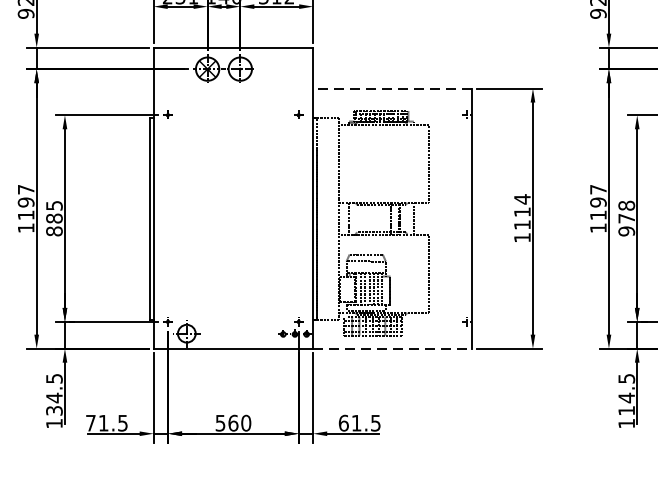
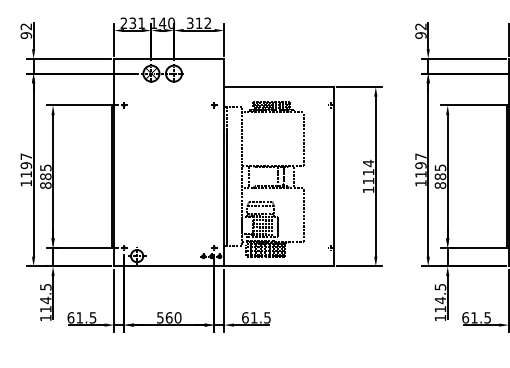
line: (393, 89) -> (279, 87), dashed -> solid
text: (626, 218) -> (440, 176), 978 -> 885
line: (393, 348) -> (279, 266), dashed -> solid
text: (53, 411) -> (45, 309), 134.5 -> 114.5
text: (90, 422) -> (70, 317), 71.5 -> 61.5

